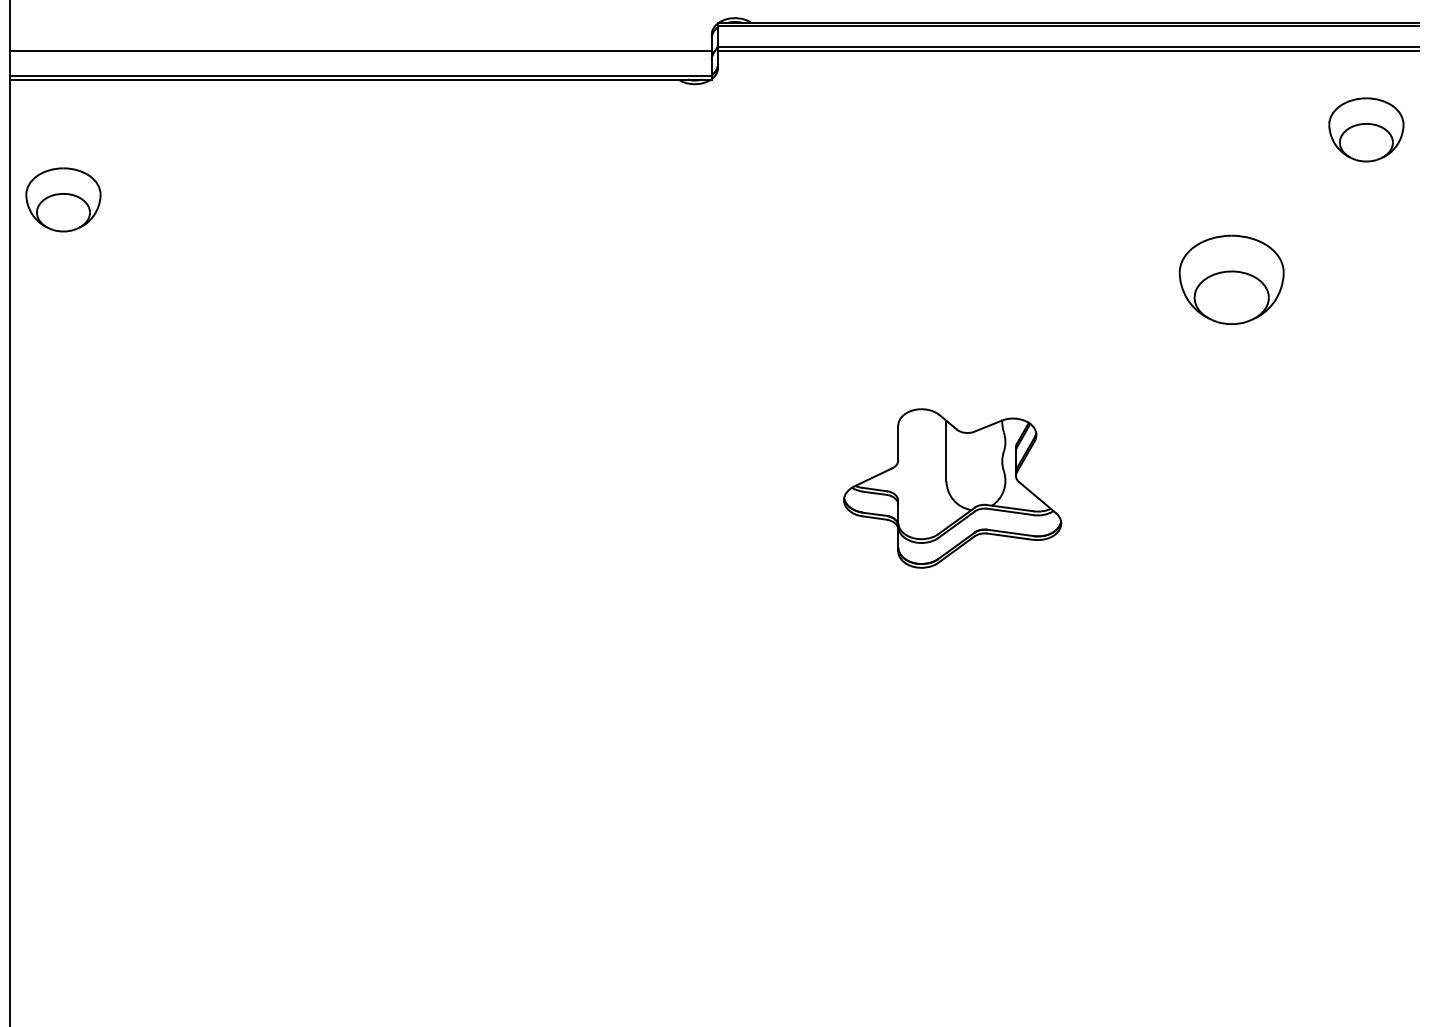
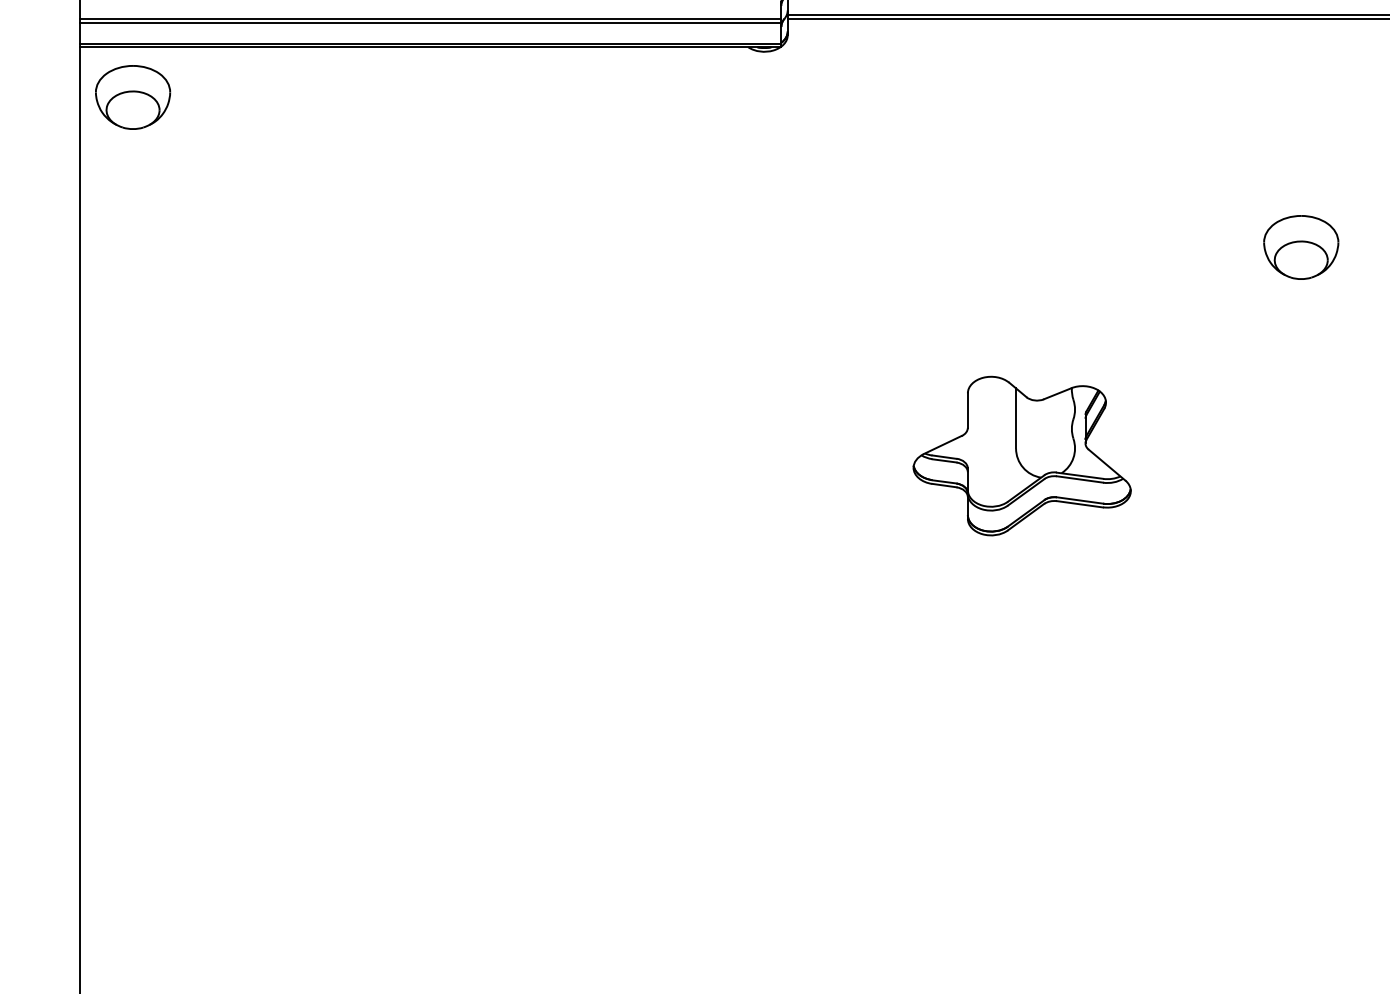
line: (360, 55) -> (430, 23), added
part: (63, 199) -> (133, 97), moved
part: (1231, 279) -> (1301, 247), size x0.71

